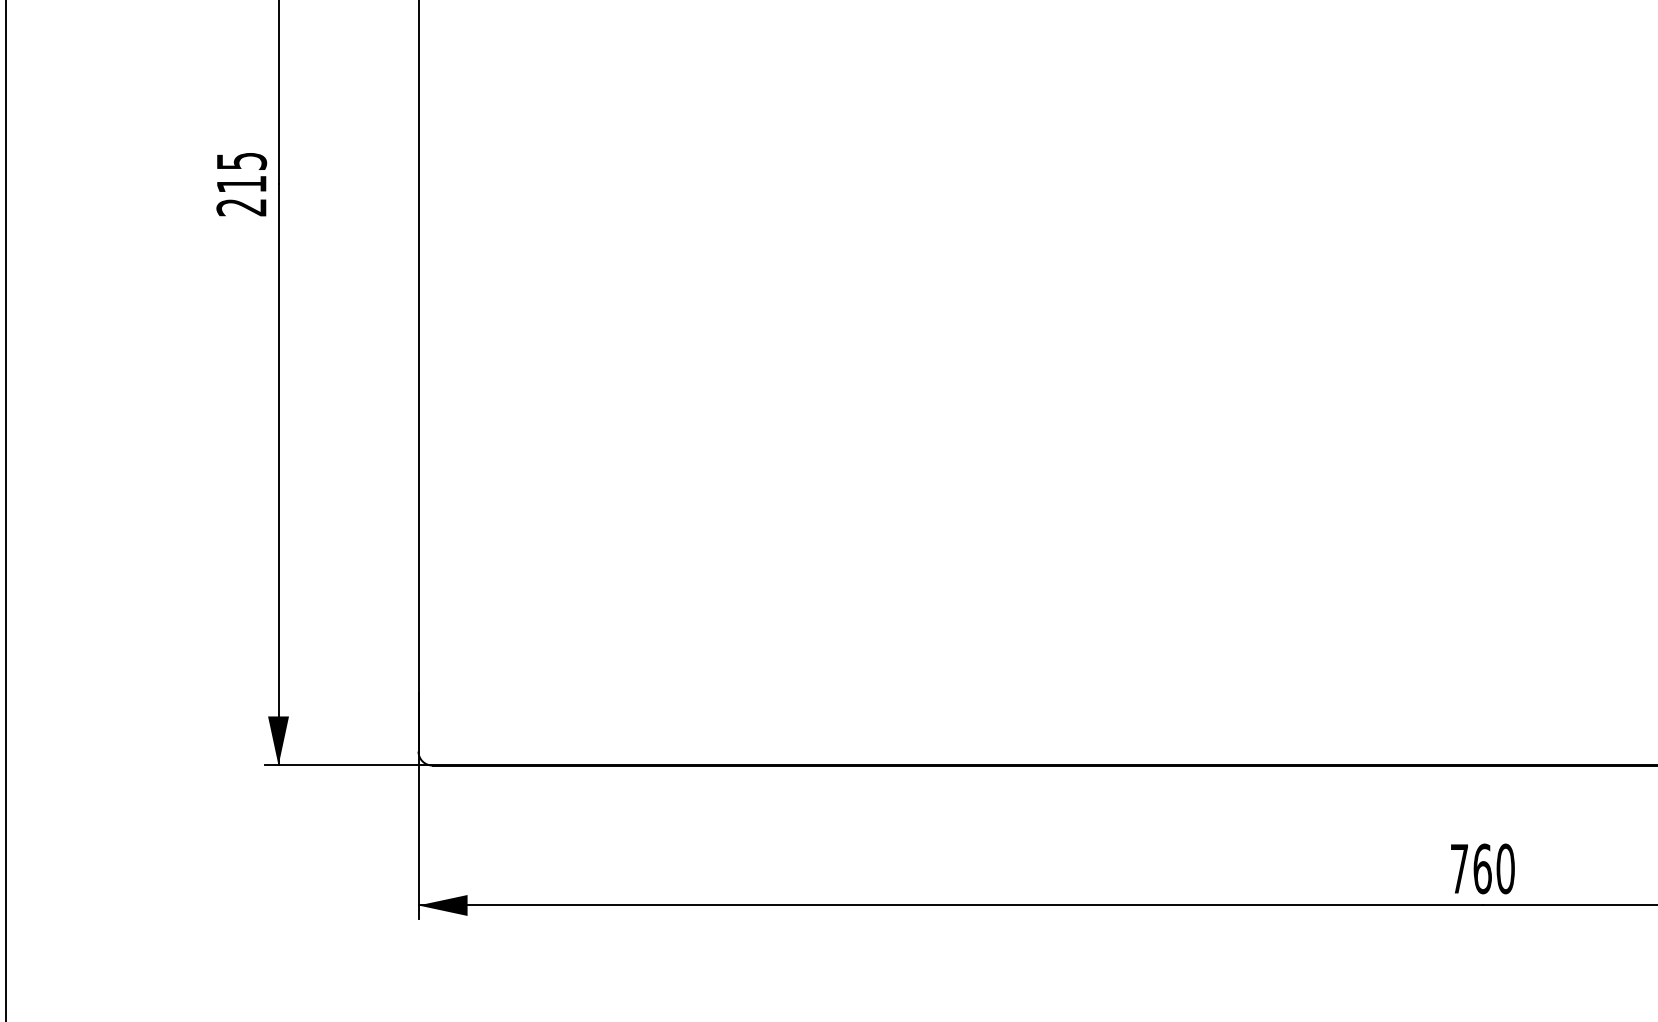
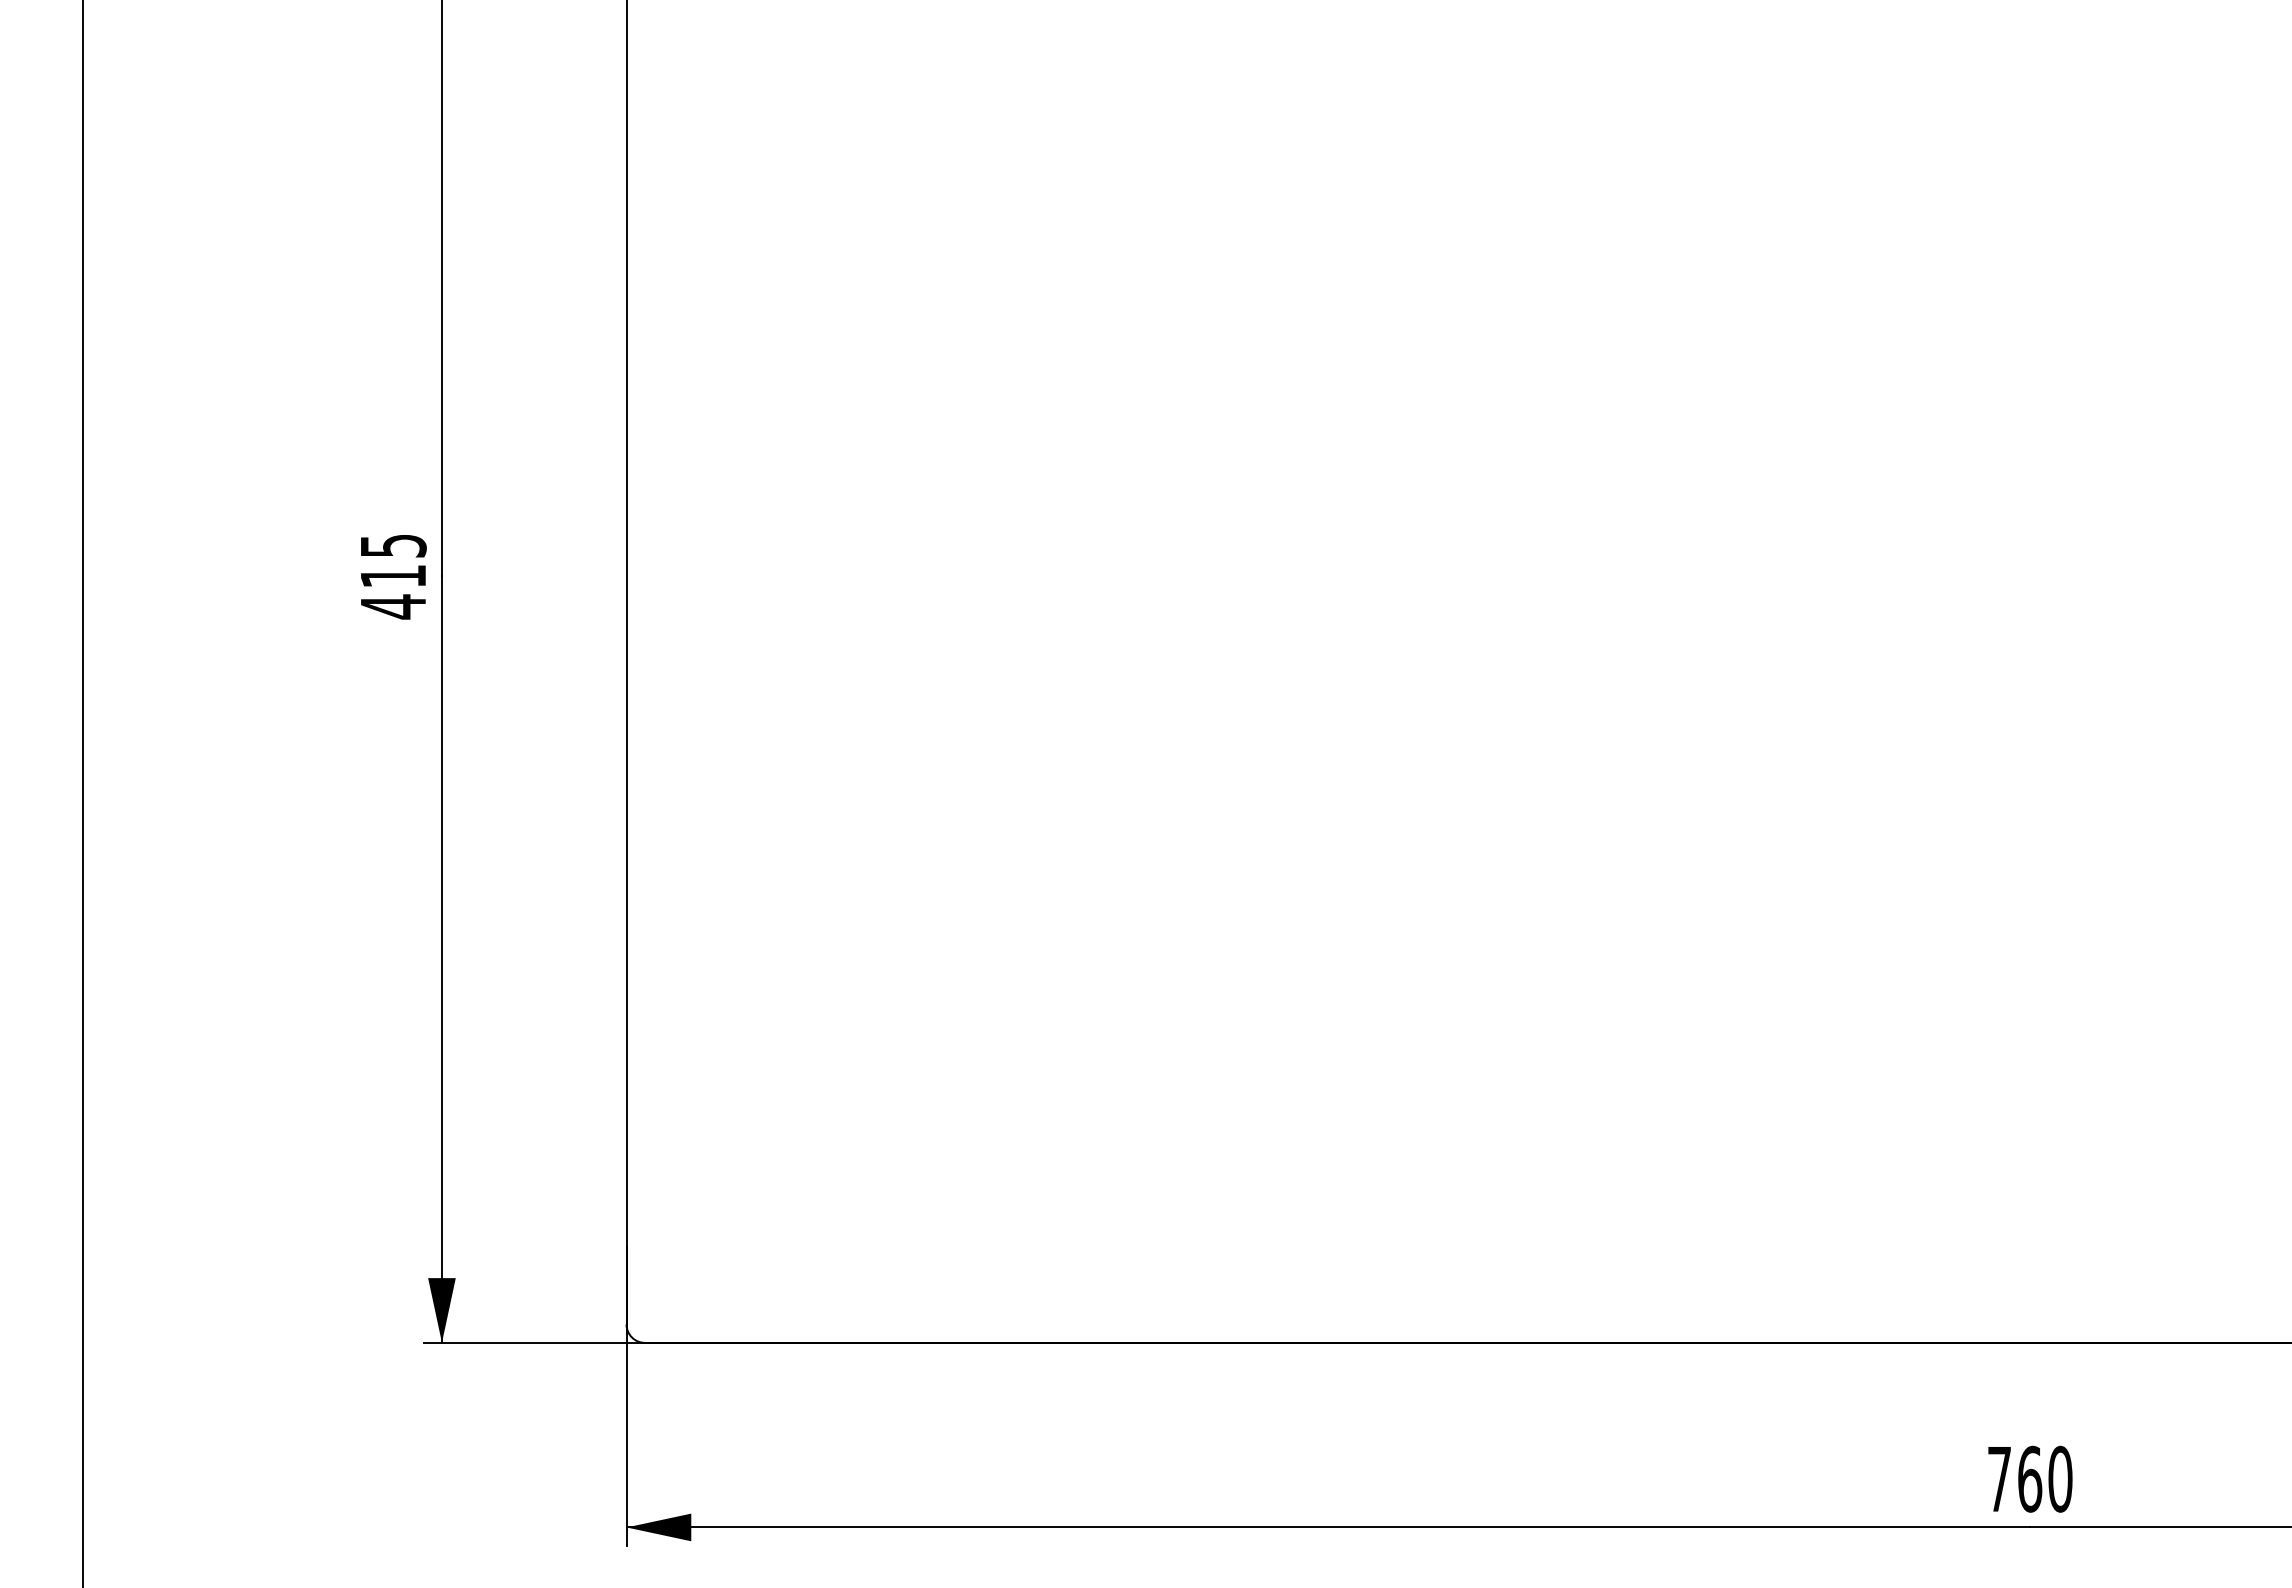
text: (241, 207) -> (392, 606), 215 -> 415

